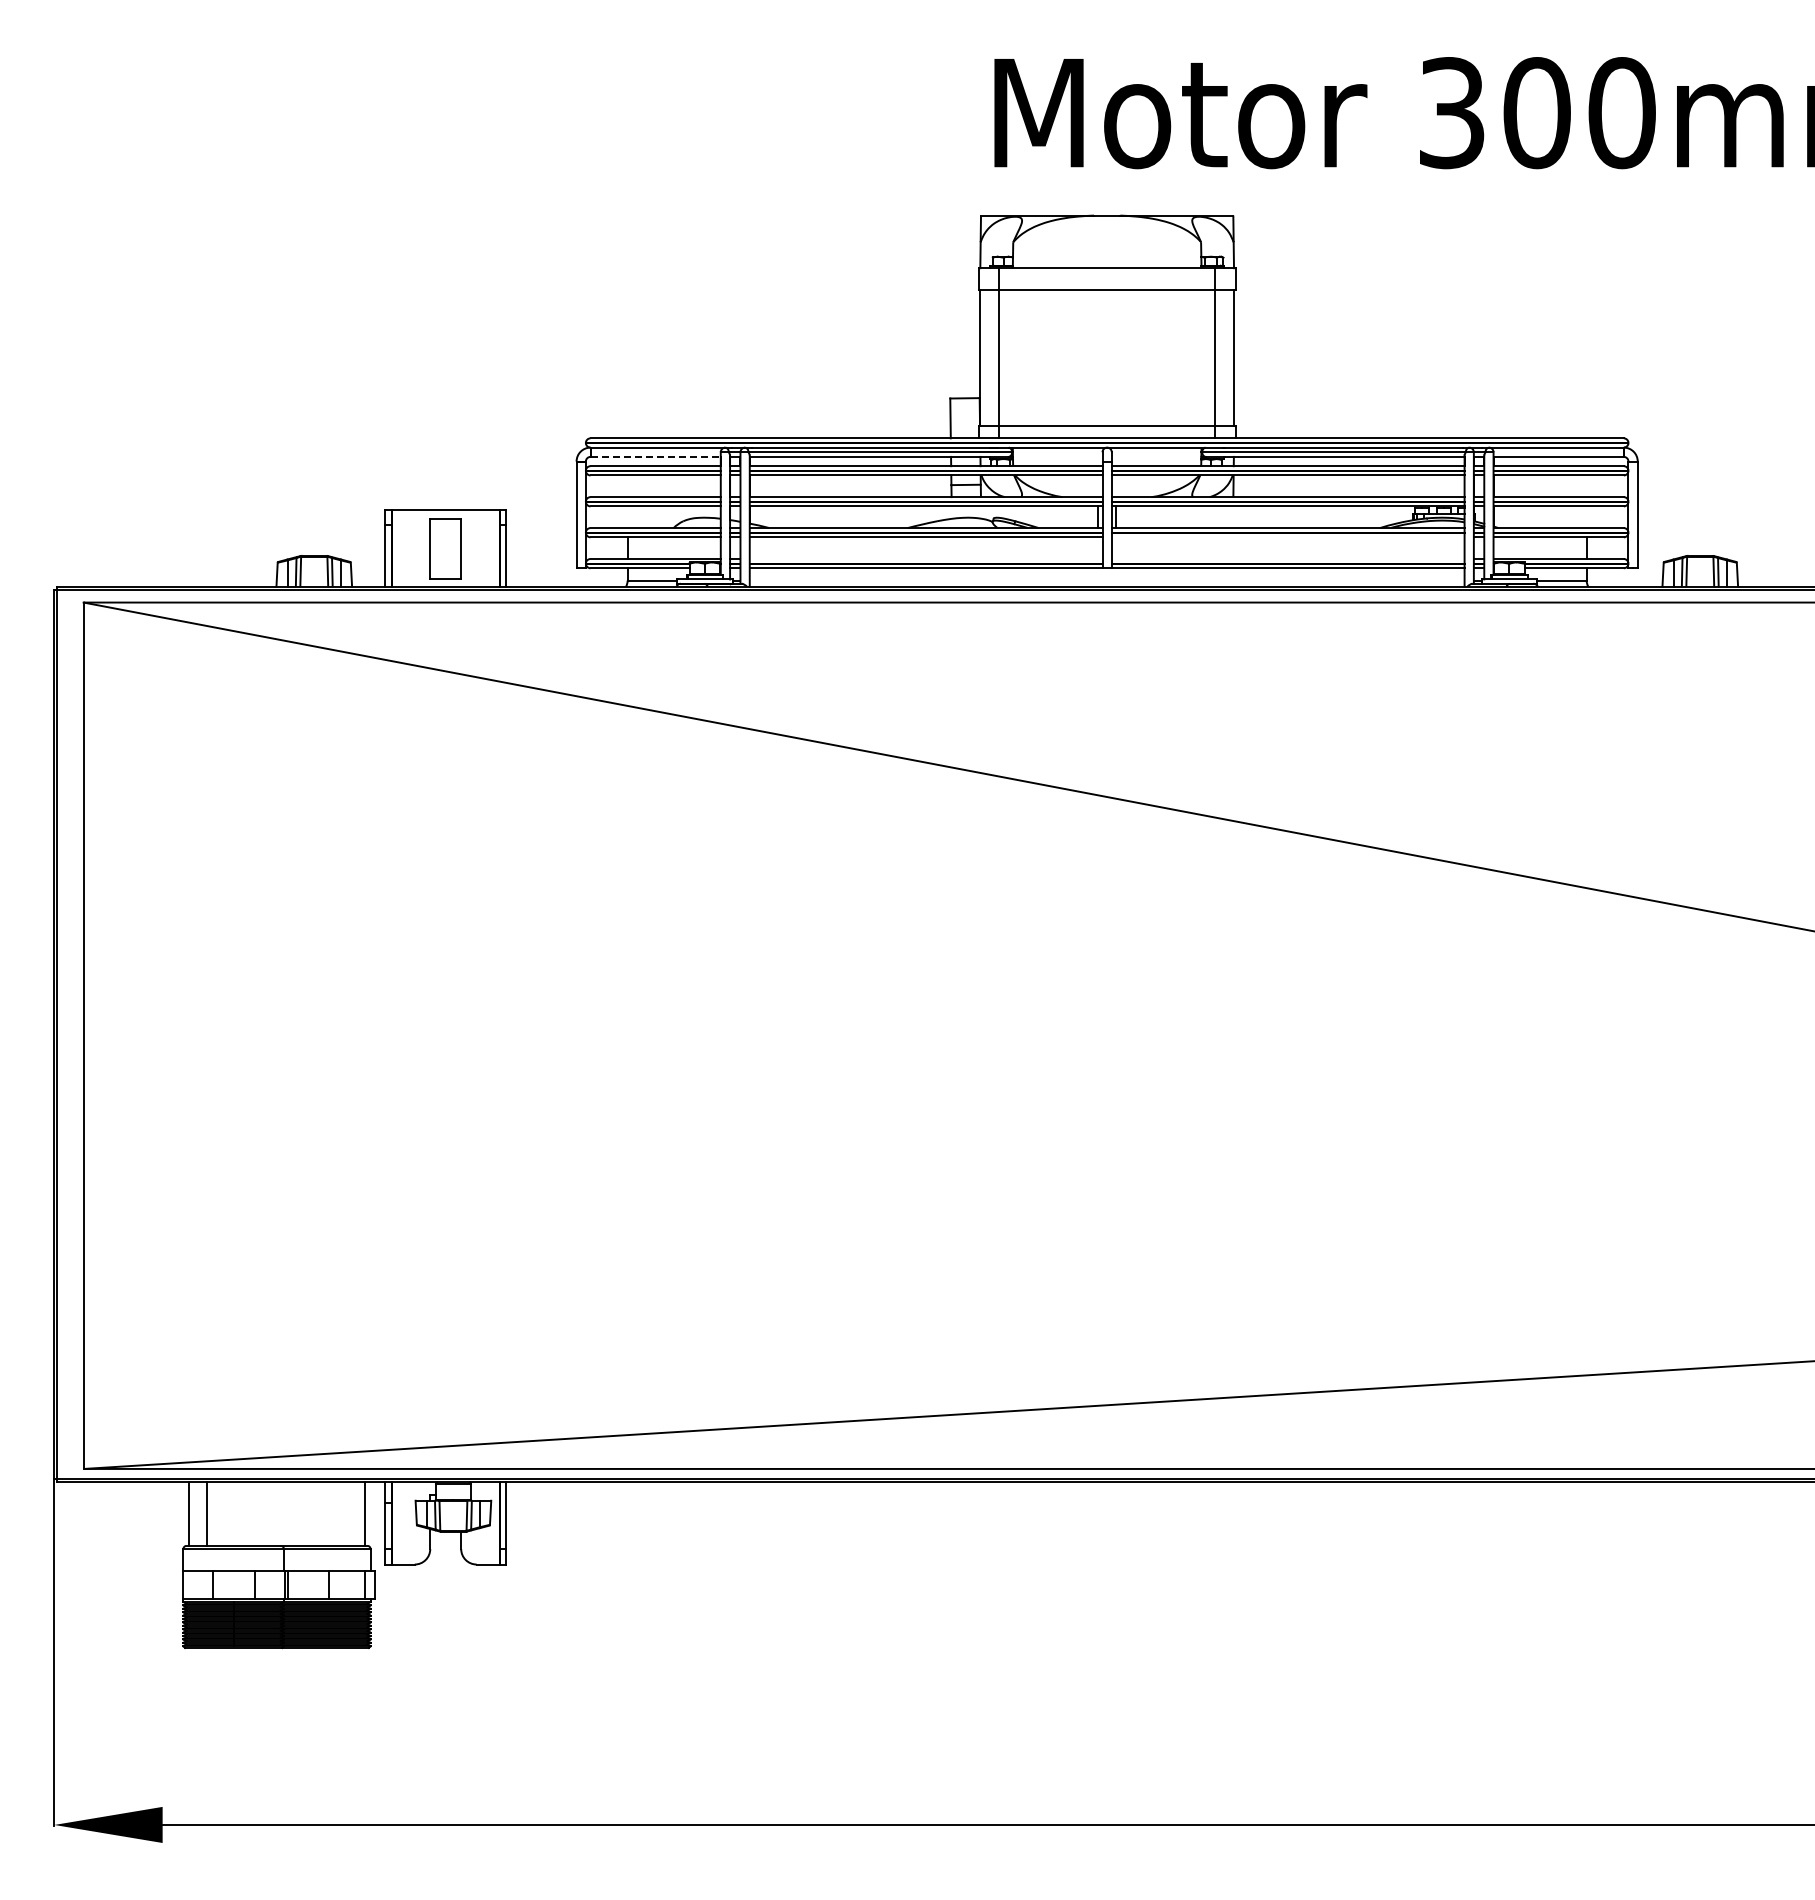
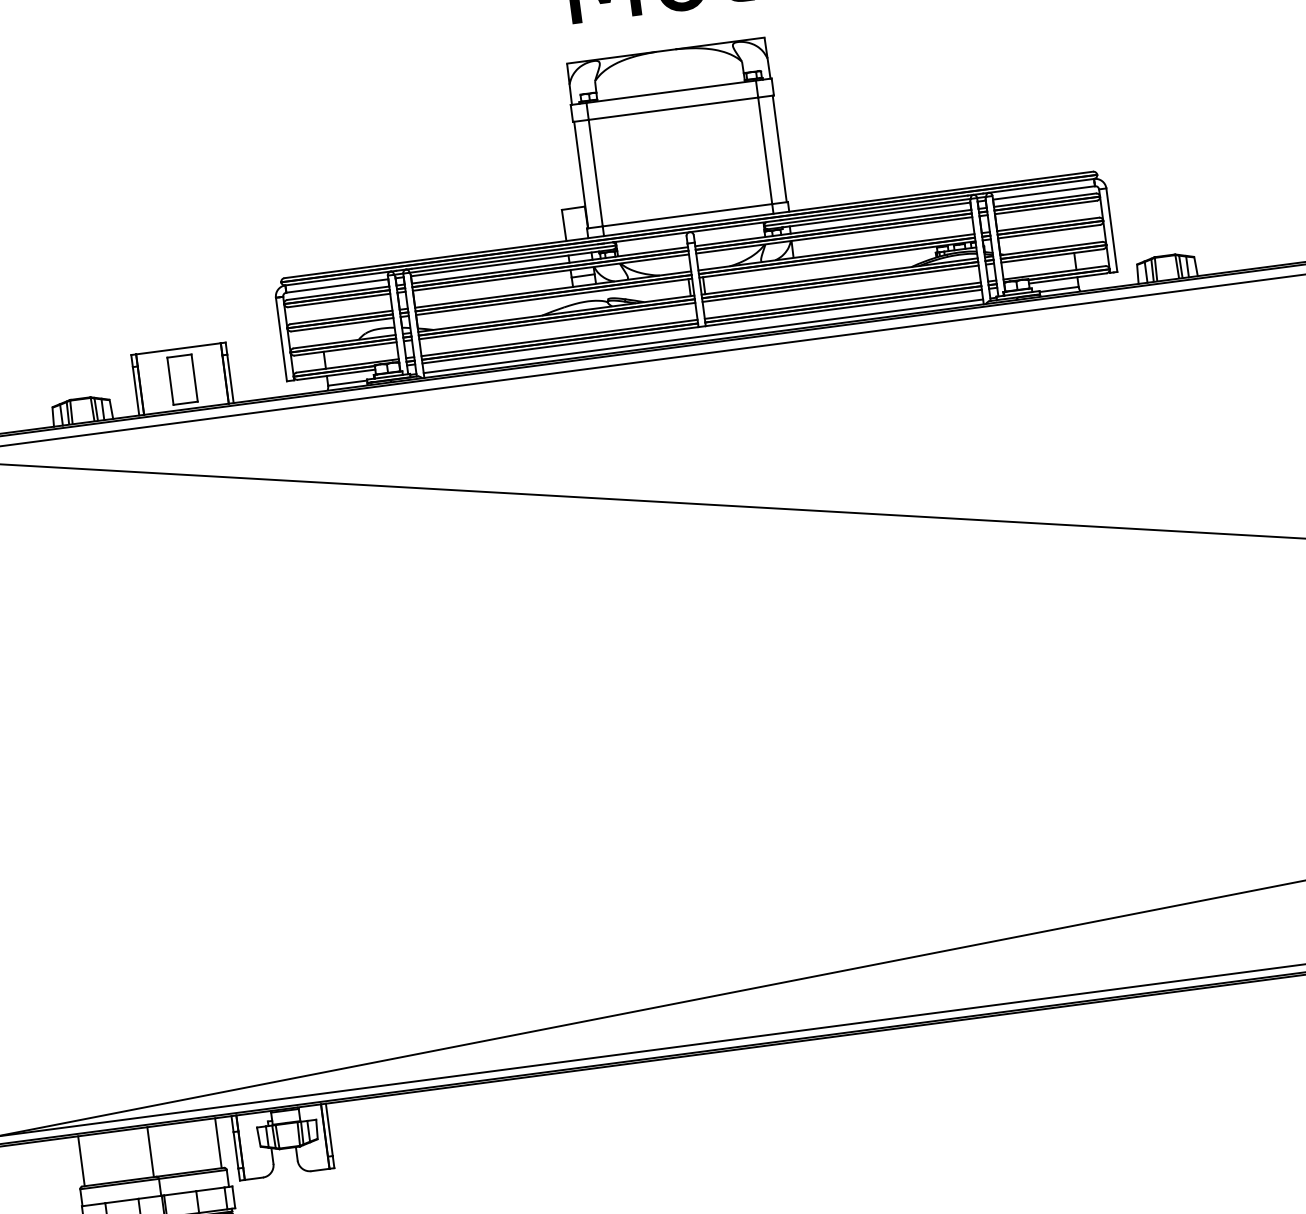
line: (656, 456) -> (337, 285), dashed -> solid
line: (1287, 537) -> (840, 283), added
line: (925, 559) -> (559, 338), added
line: (1287, 559) -> (842, 301), added
line: (1106, 580) -> (702, 336), added
line: (206, 1513) -> (150, 1151), moved

